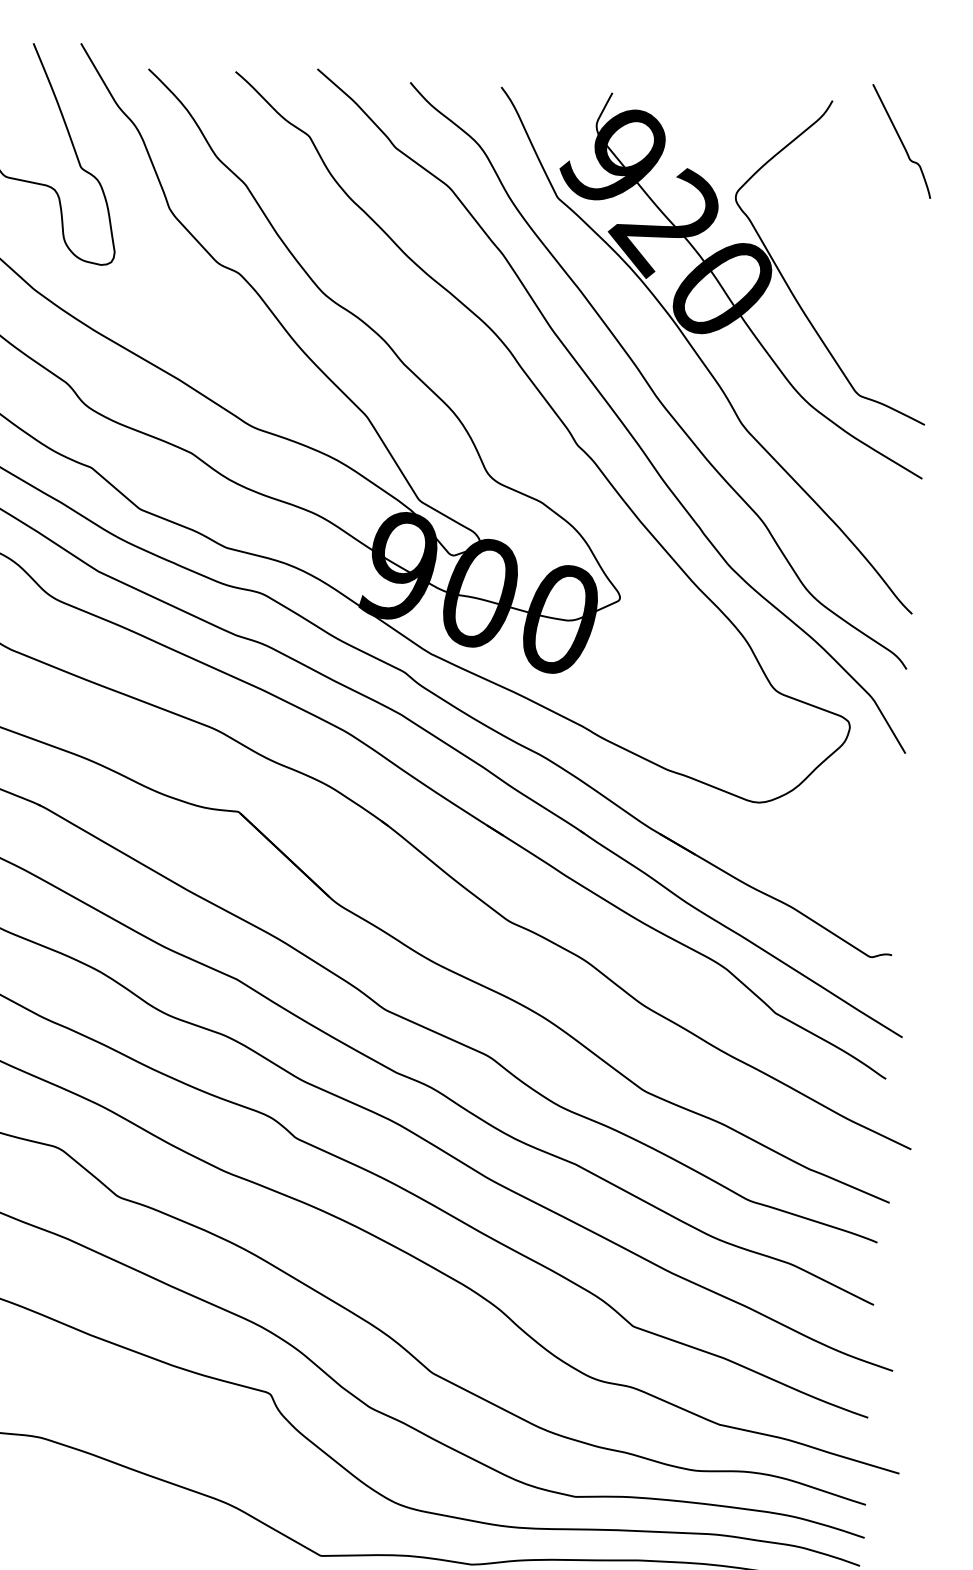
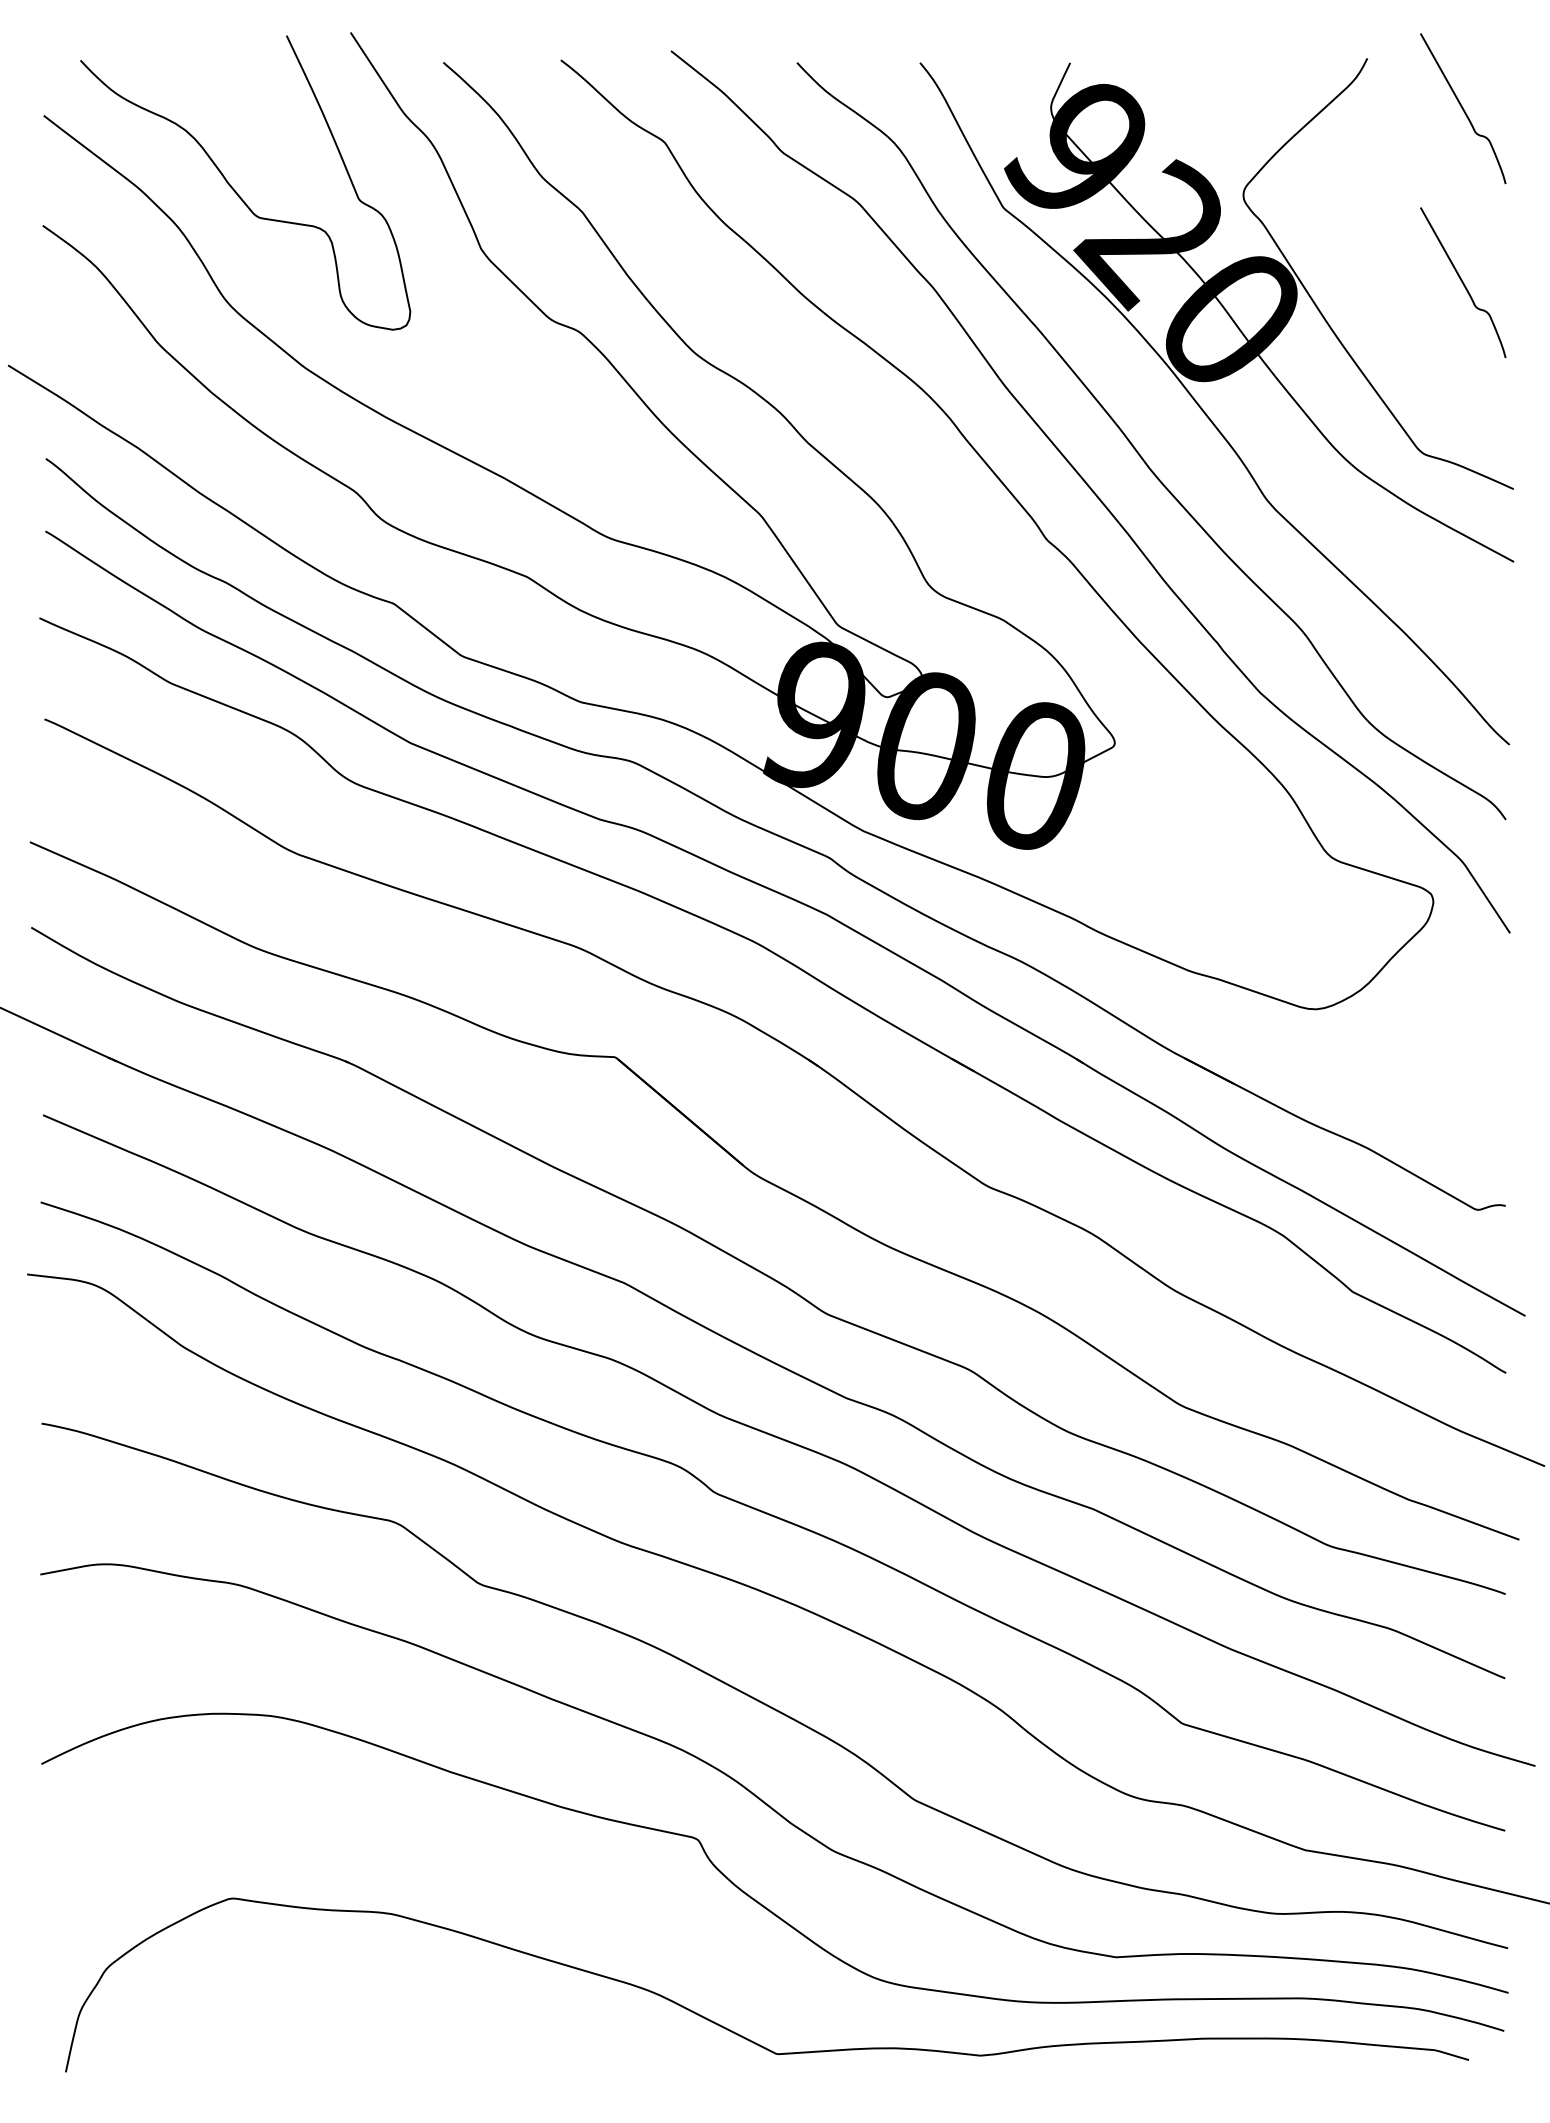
curve: (895, 270) -> (1463, 282), added

